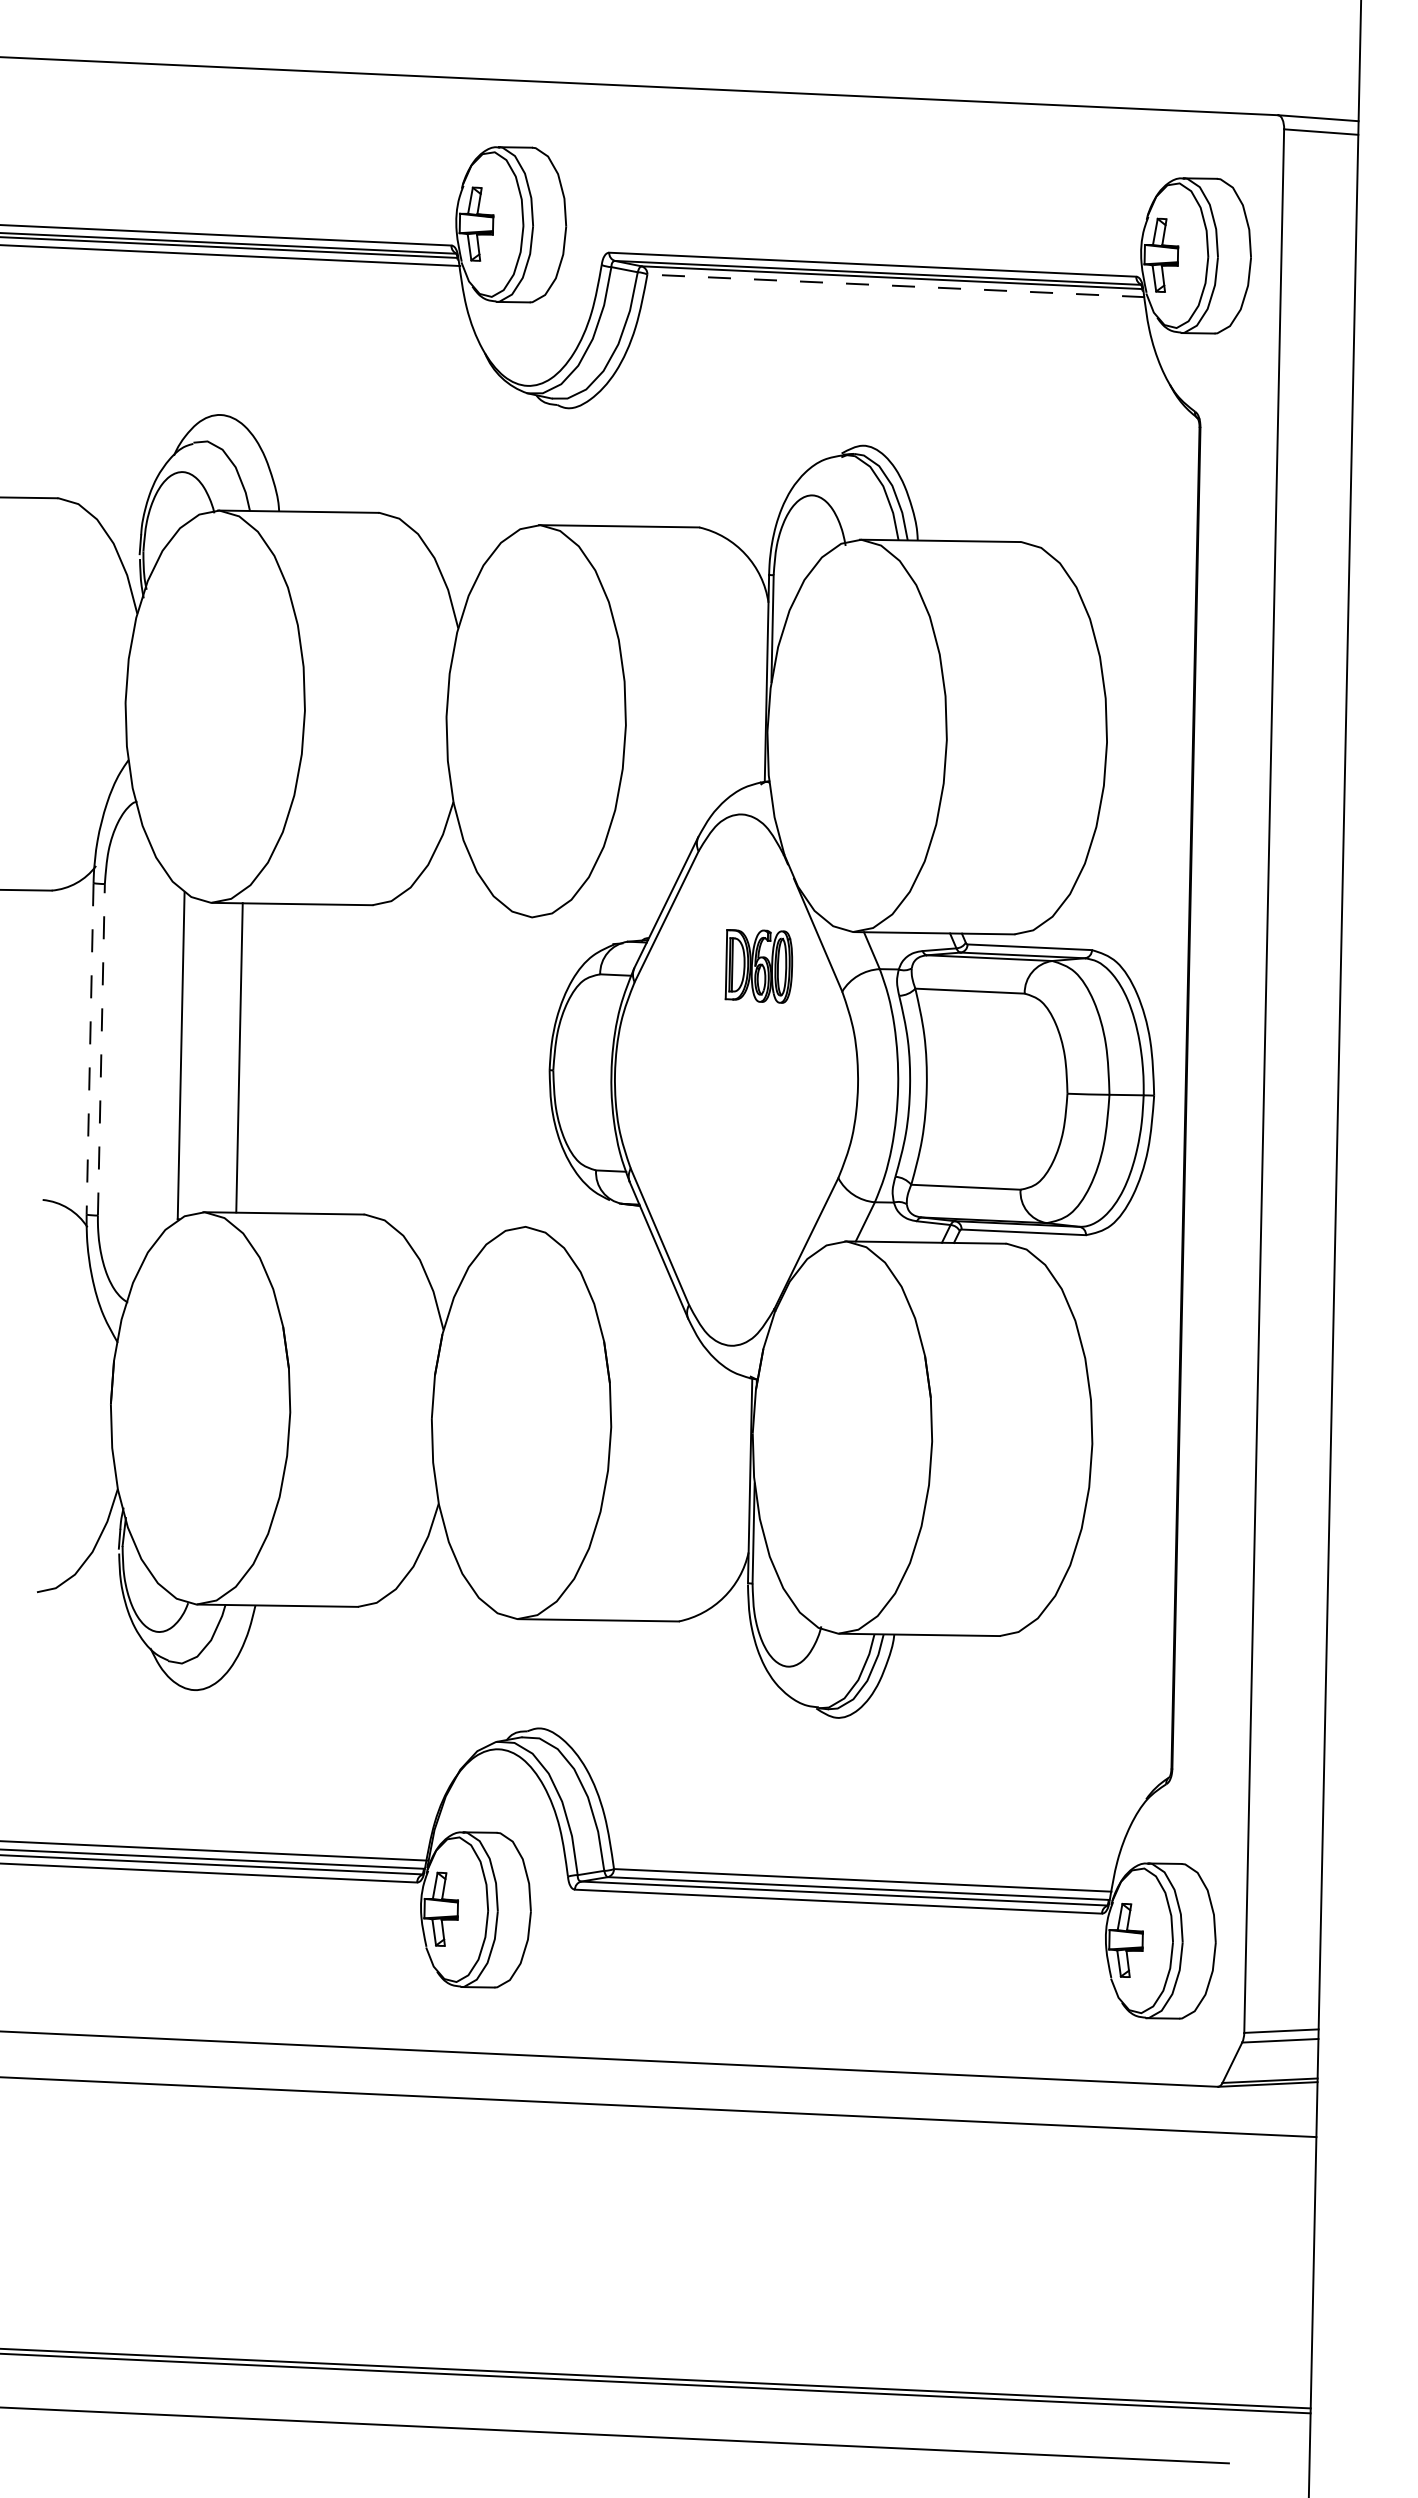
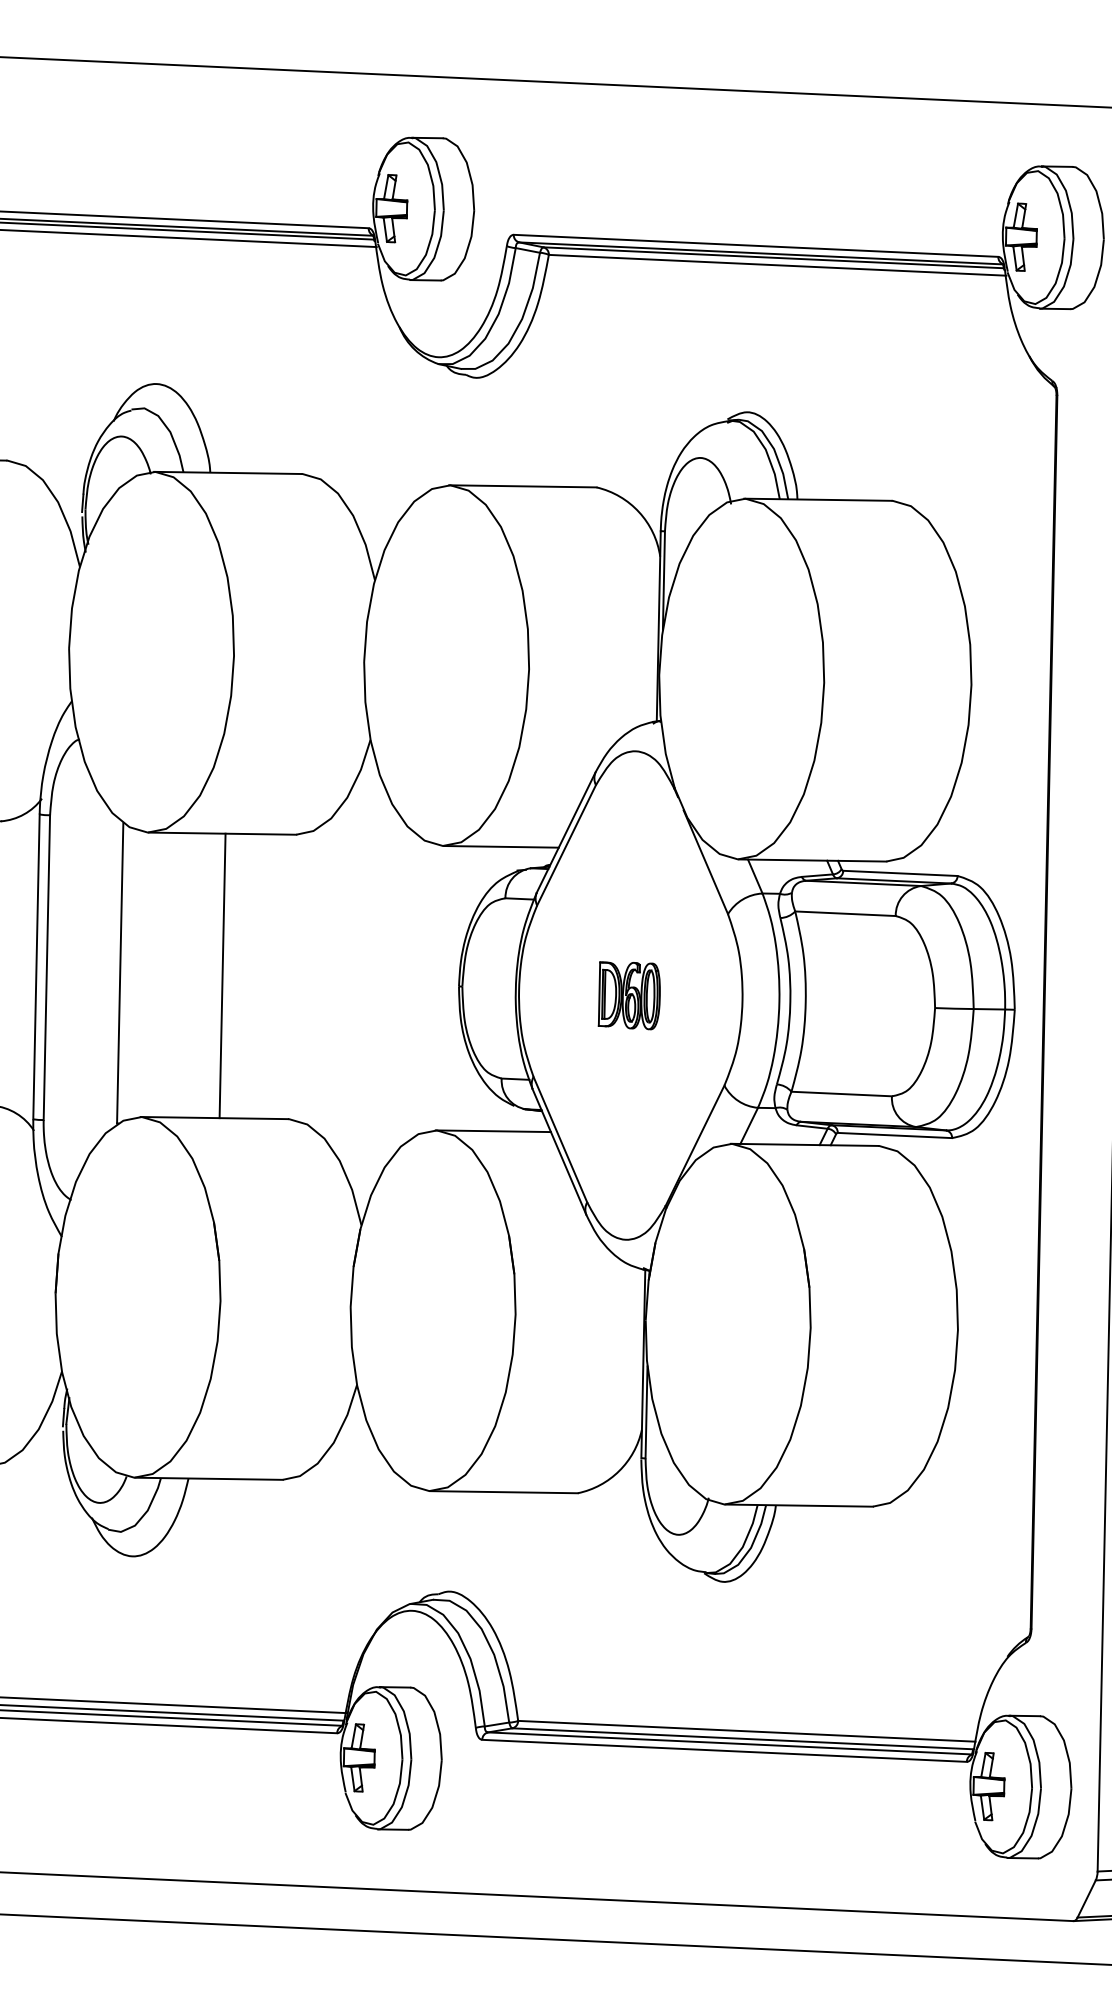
line: (895, 285) -> (776, 264), dashed -> solid
line: (595, 918) -> (501, 846), added
part: (758, 966) -> (628, 995), moved
line: (90, 1048) -> (36, 966), dashed -> solid
line: (101, 1049) -> (46, 967), dashed -> solid
line: (239, 1057) -> (222, 975), moved
line: (586, 1227) -> (492, 1131), added

